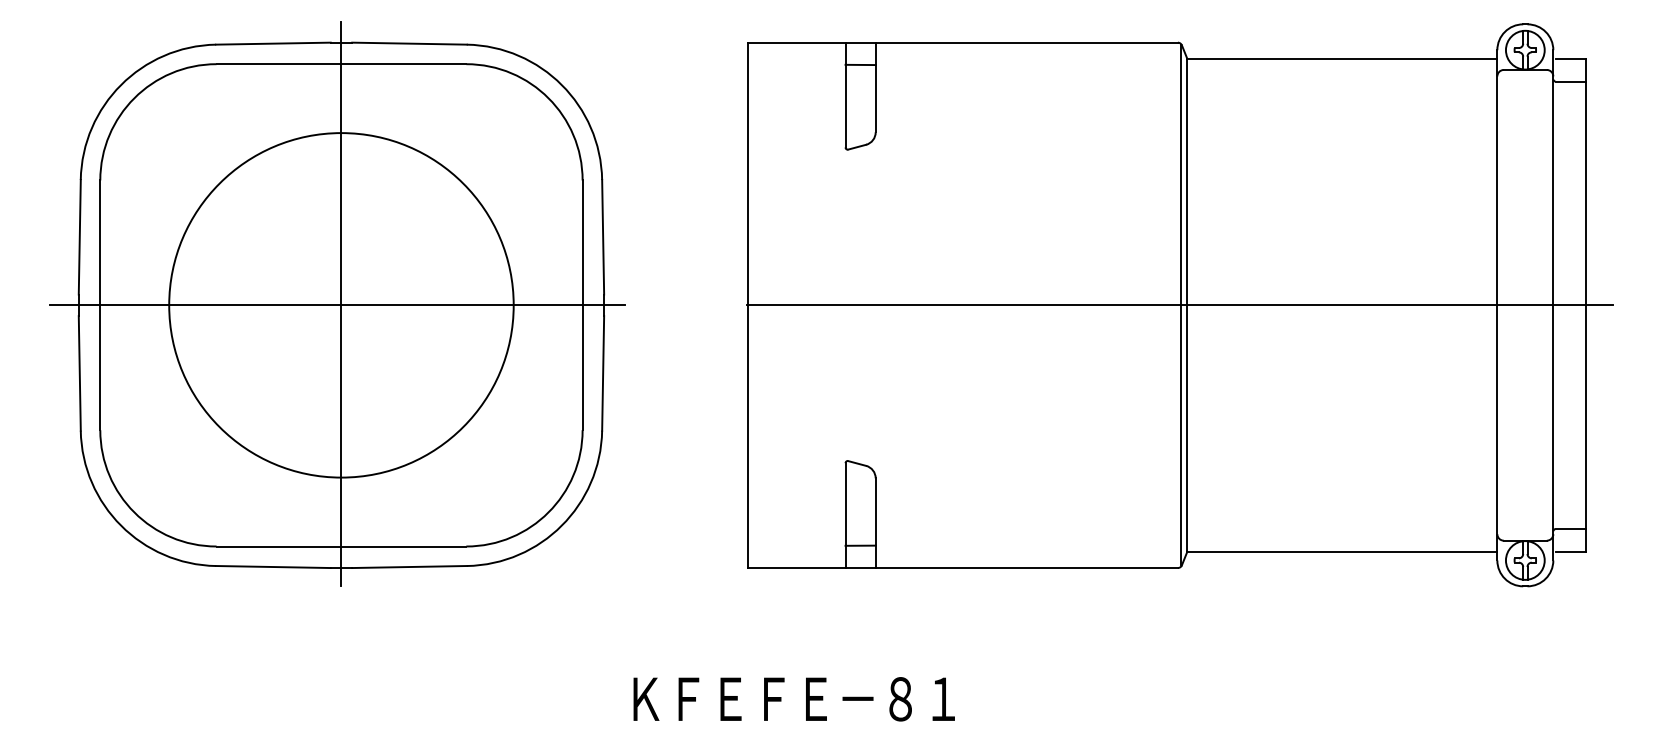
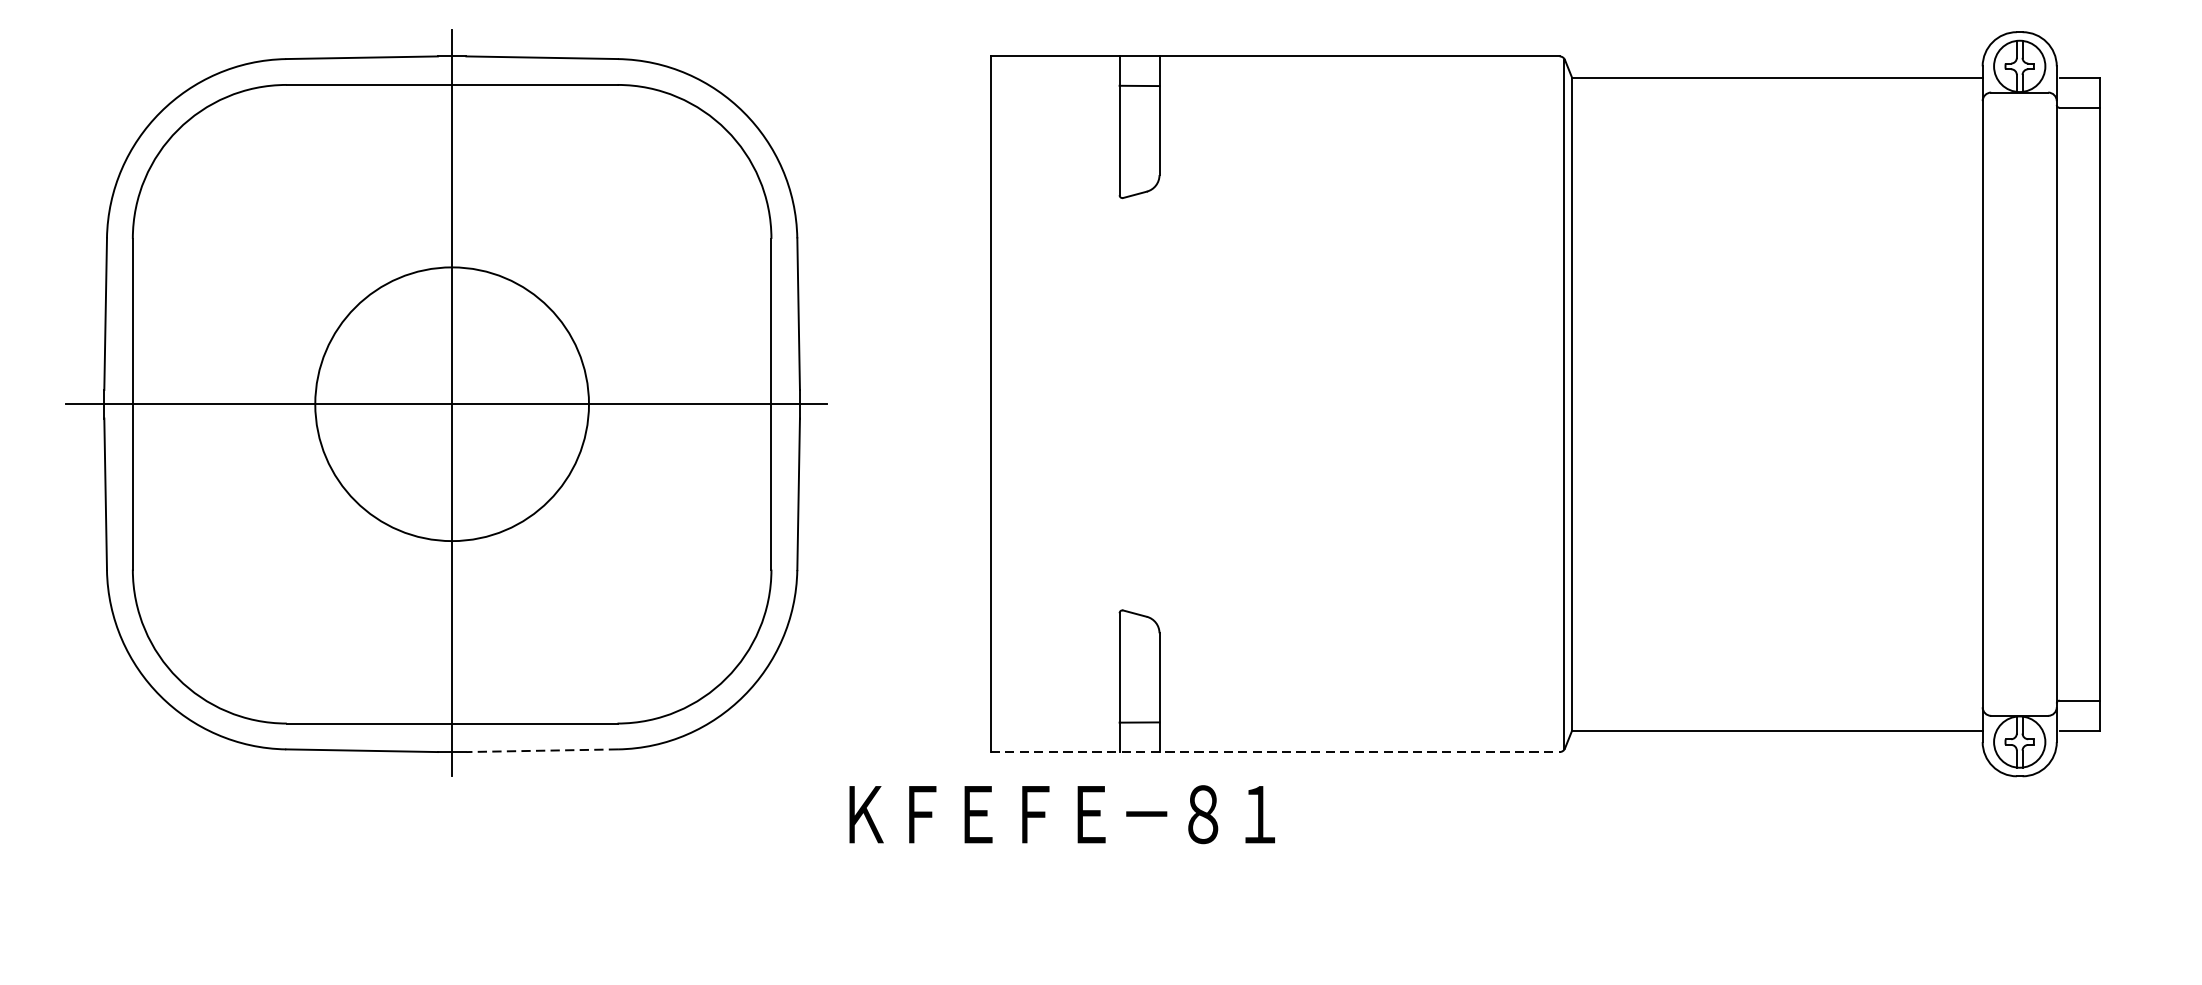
circle: (341, 305) -> (452, 404), size x0.6
line: (1179, 305) -> (1561, 404), removed
line: (409, 567) -> (542, 751), solid -> dashed
line: (962, 568) -> (1274, 752), solid -> dashed
text: (793, 699) -> (1061, 814), moved

